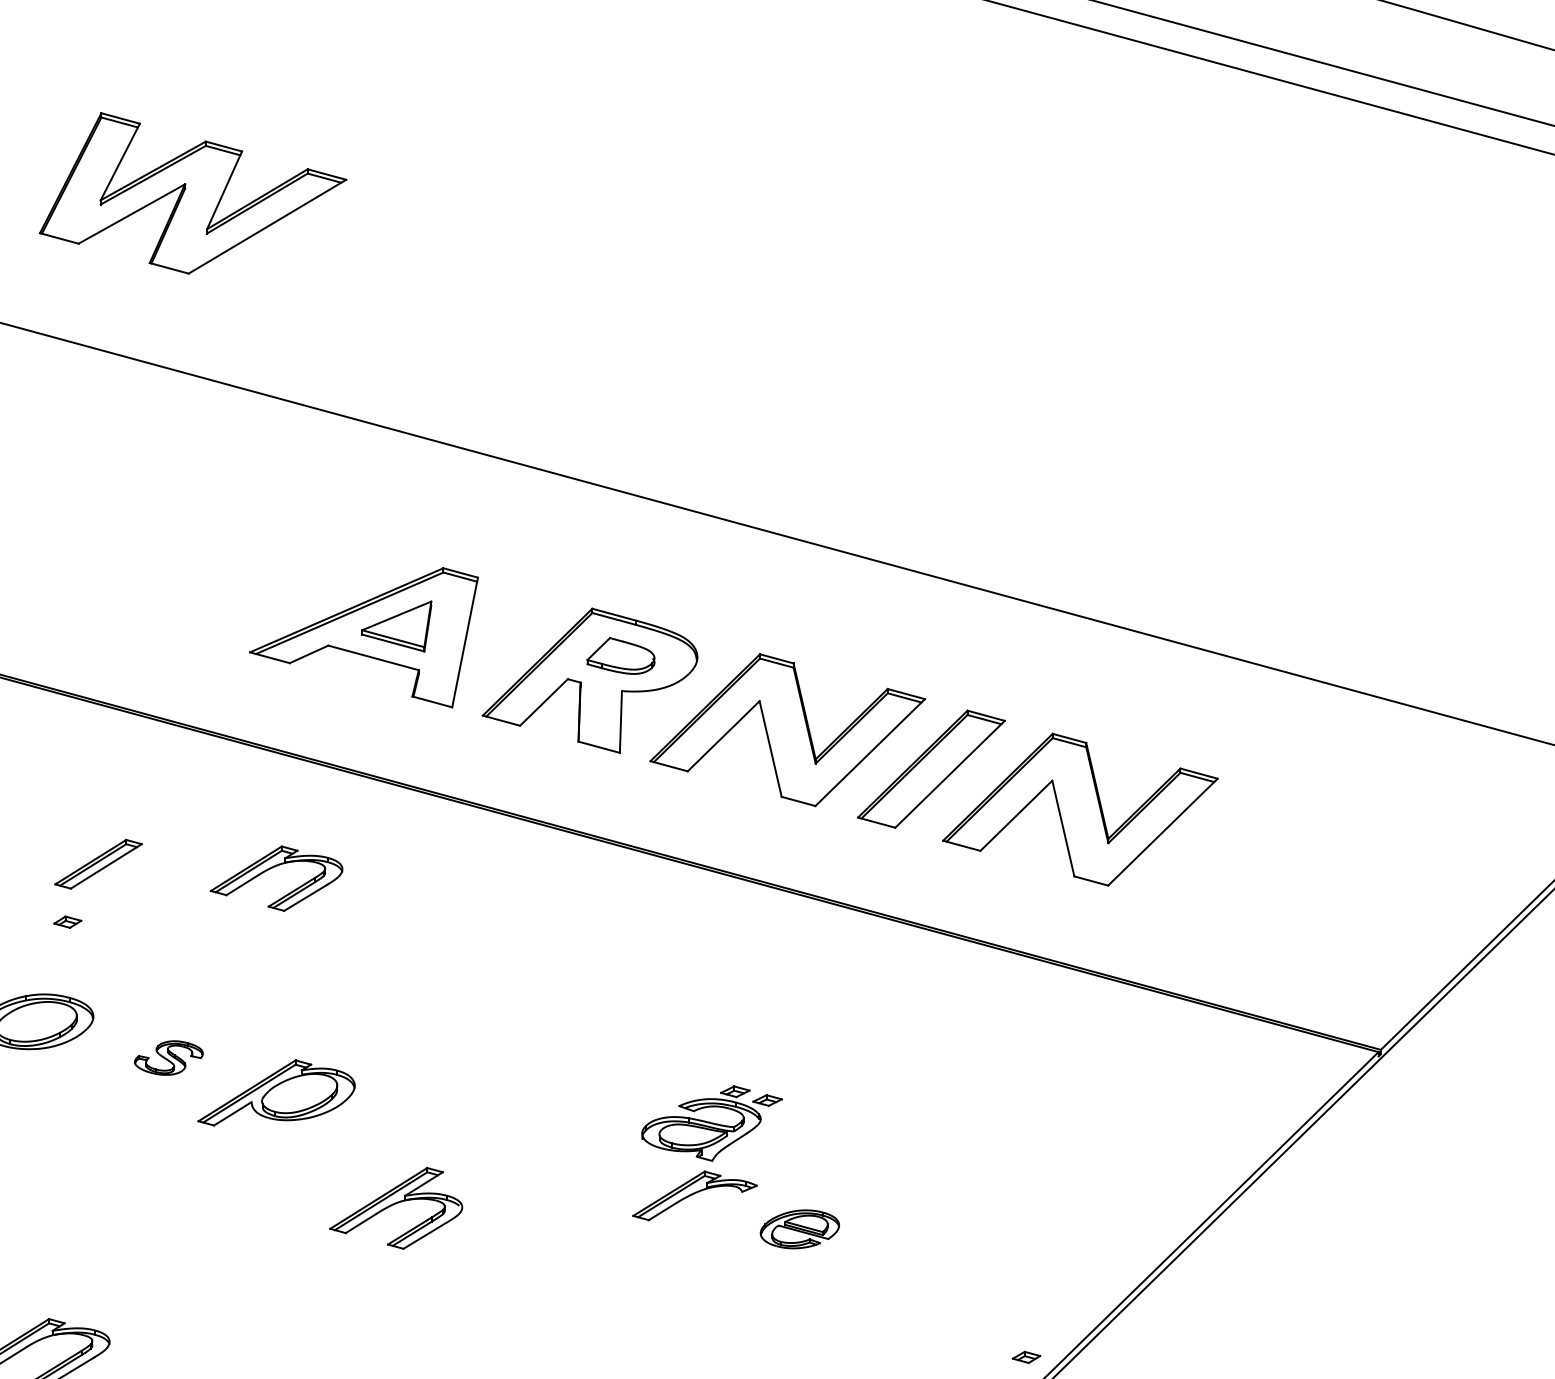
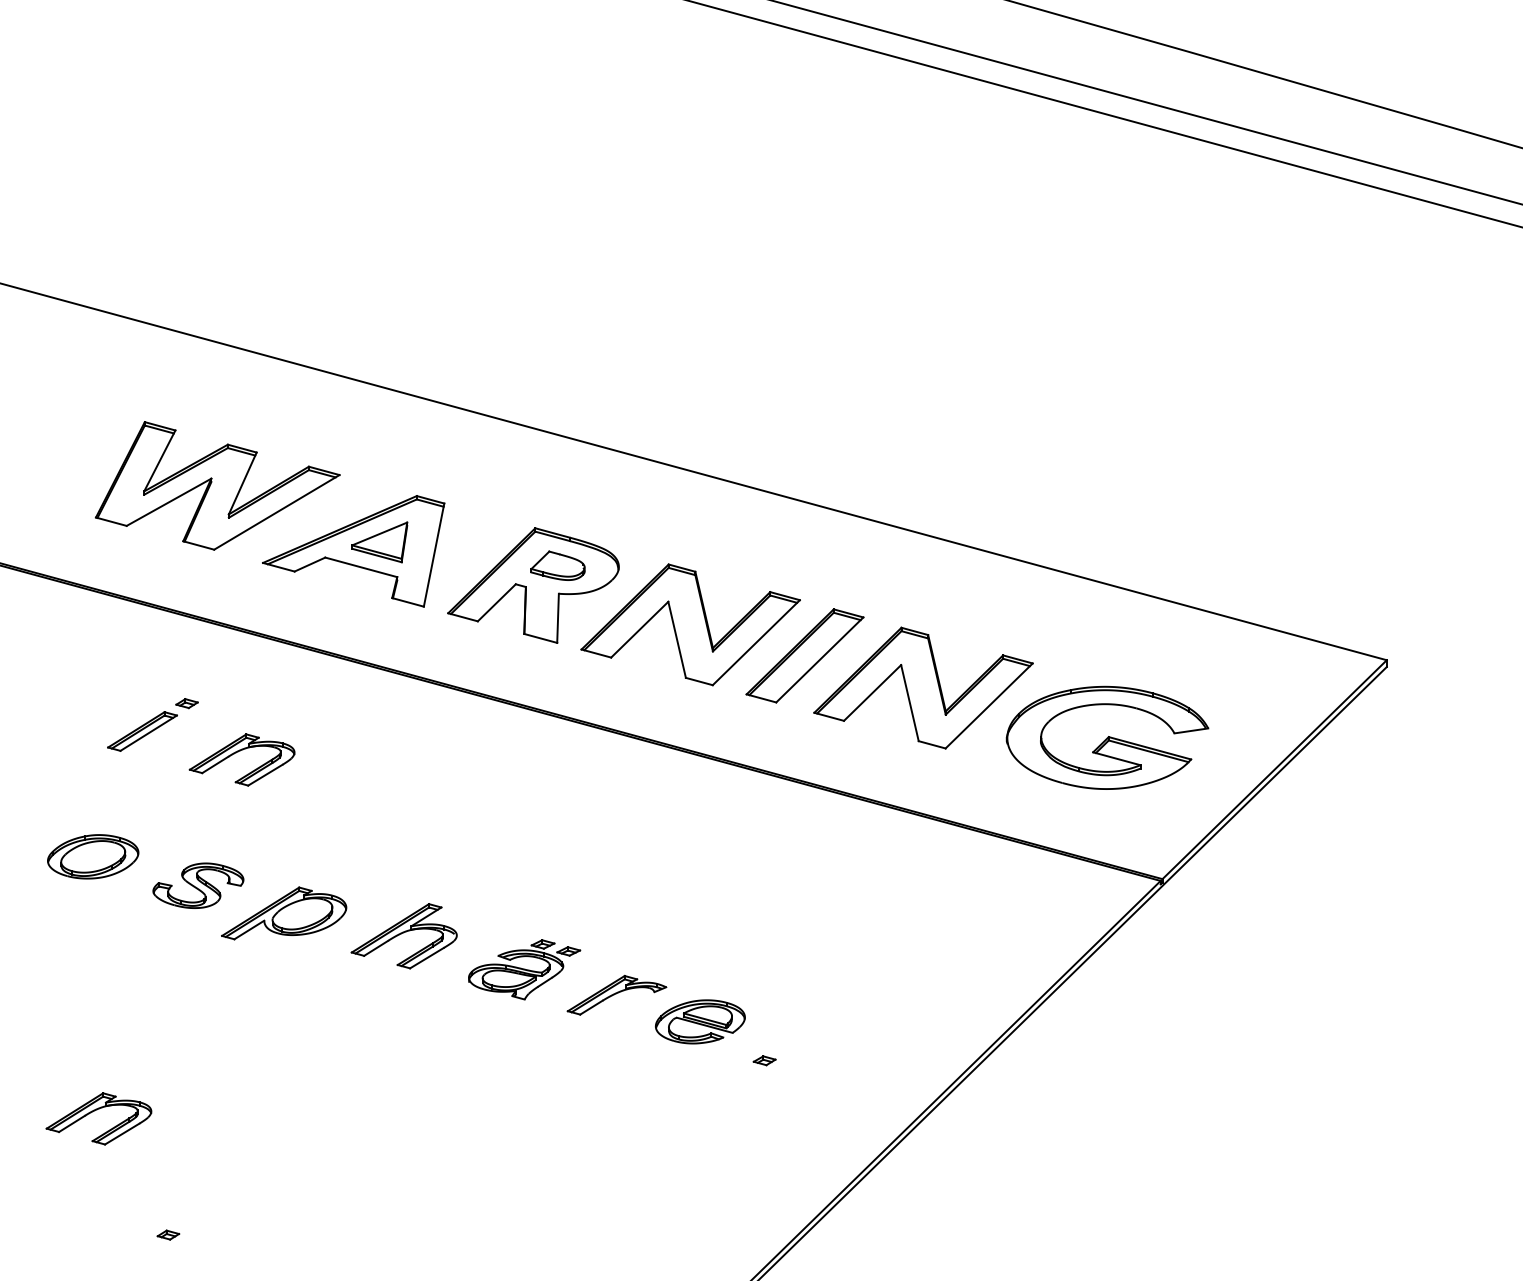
part: (192, 192) -> (217, 485), moved
part: (272, 869) -> (238, 752), moved
part: (1311, 871) -> (1107, 737), added
part: (67, 922) -> (186, 703), moved
part: (168, 1057) -> (198, 885), size x1.67
part: (712, 1123) -> (524, 969), moved
part: (395, 1208) -> (403, 936), moved
part: (800, 1228) -> (700, 1021), size x1.43
part: (1026, 1357) -> (764, 1060), moved

